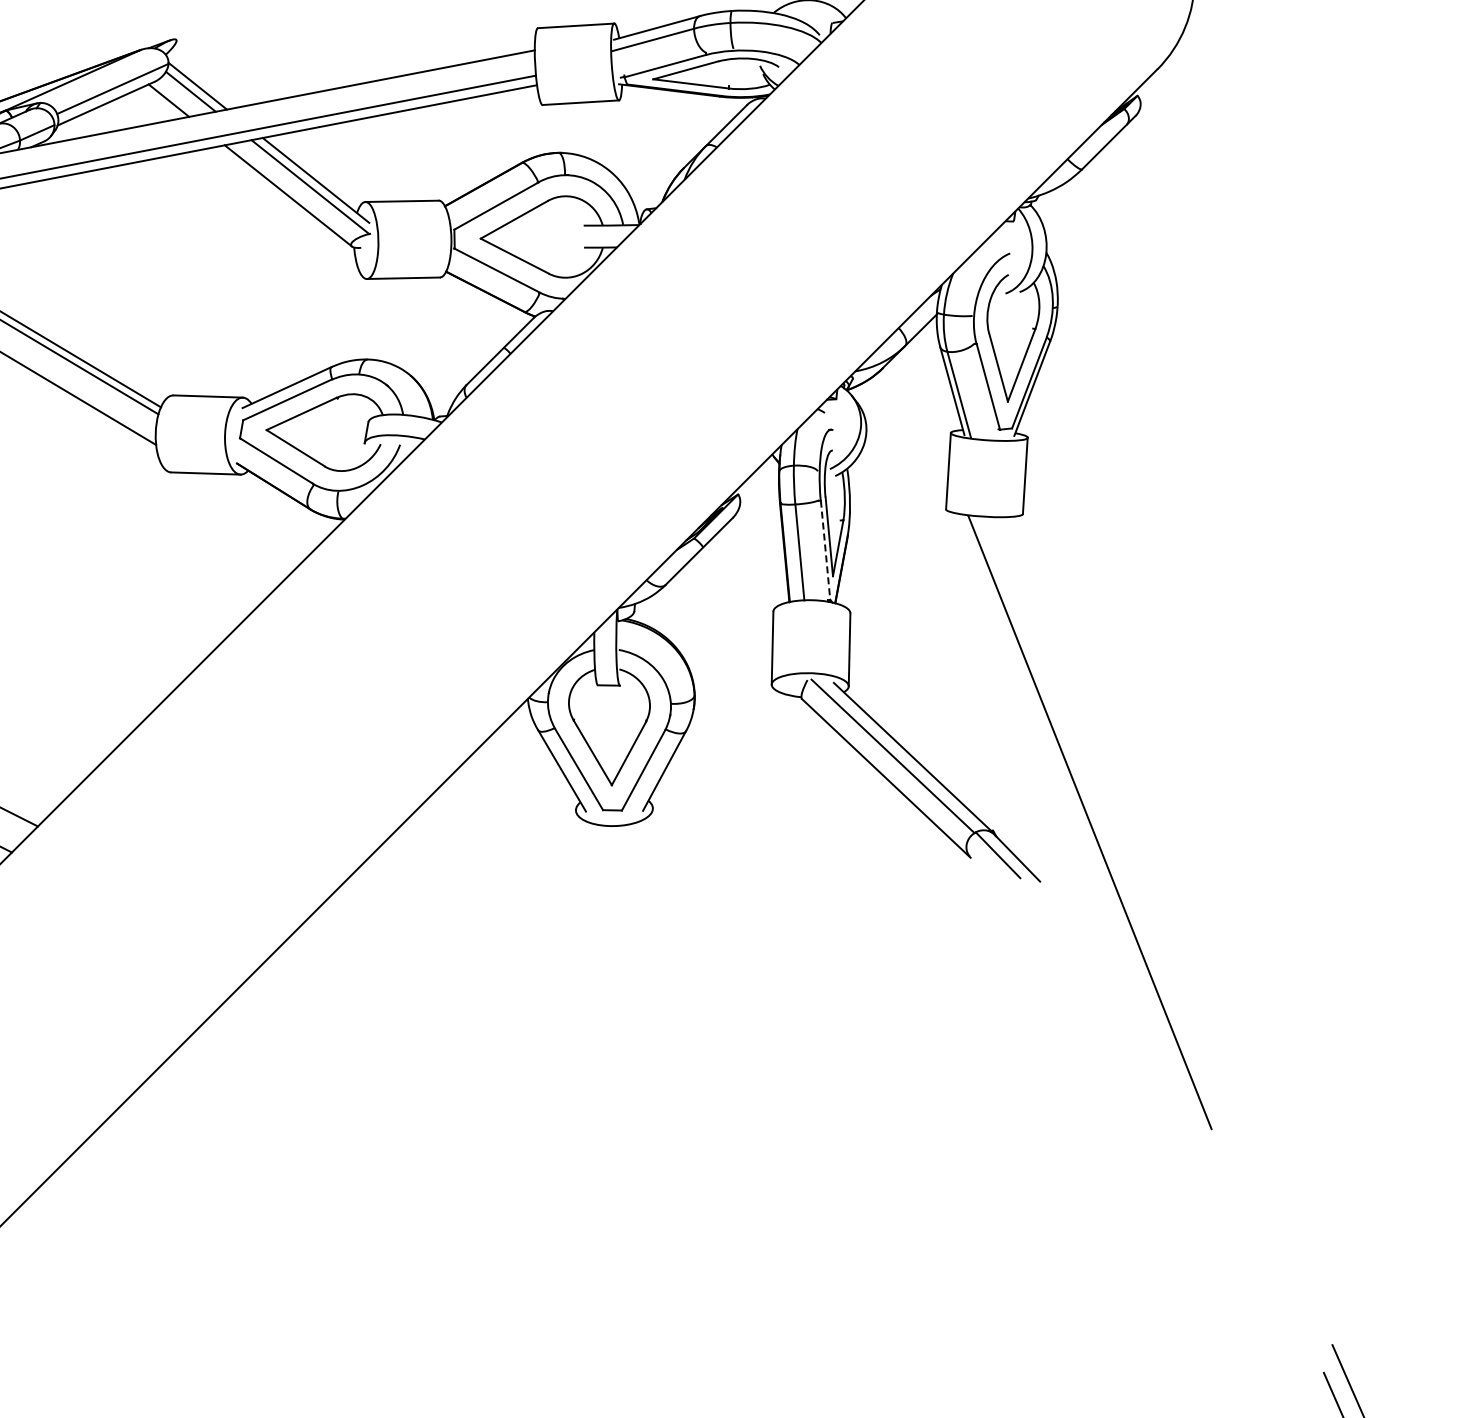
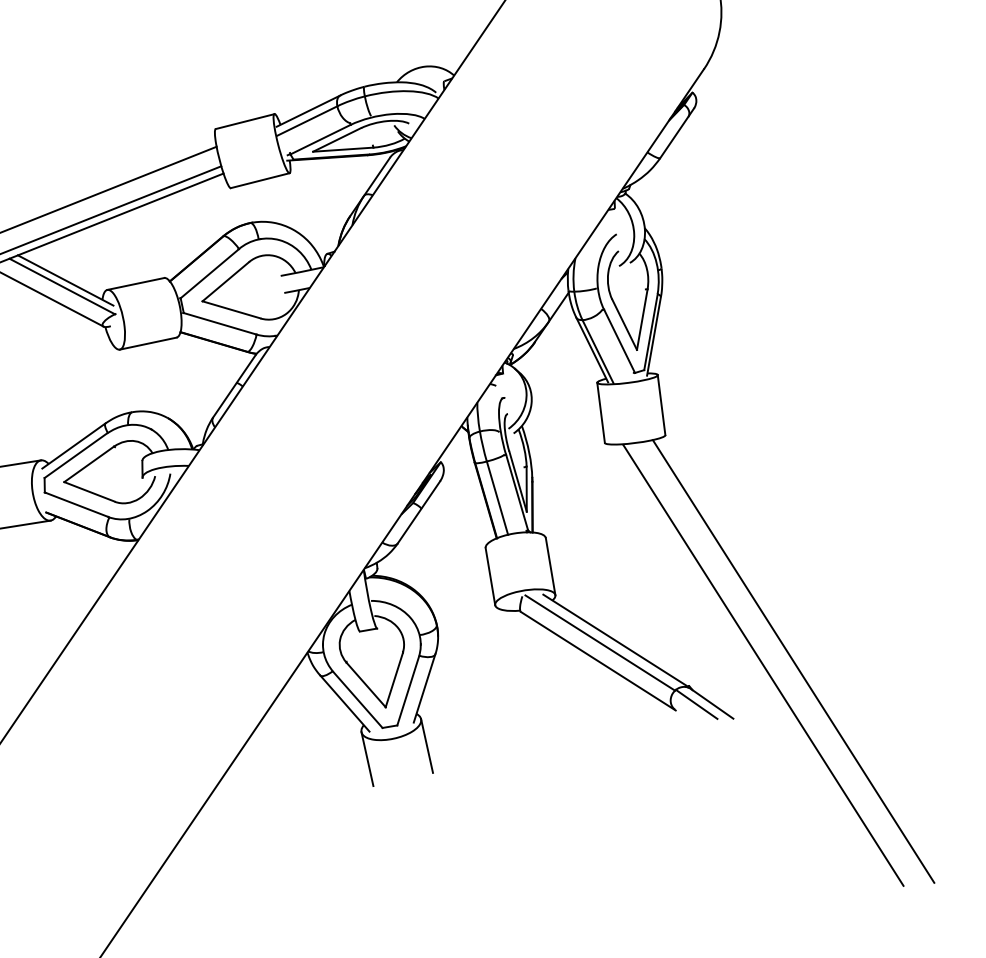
line: (825, 550) -> (517, 492), dashed -> solid
line: (1128, 824) -> (793, 661), added
line: (653, 842) -> (426, 745), added
line: (576, 845) -> (367, 759), added

